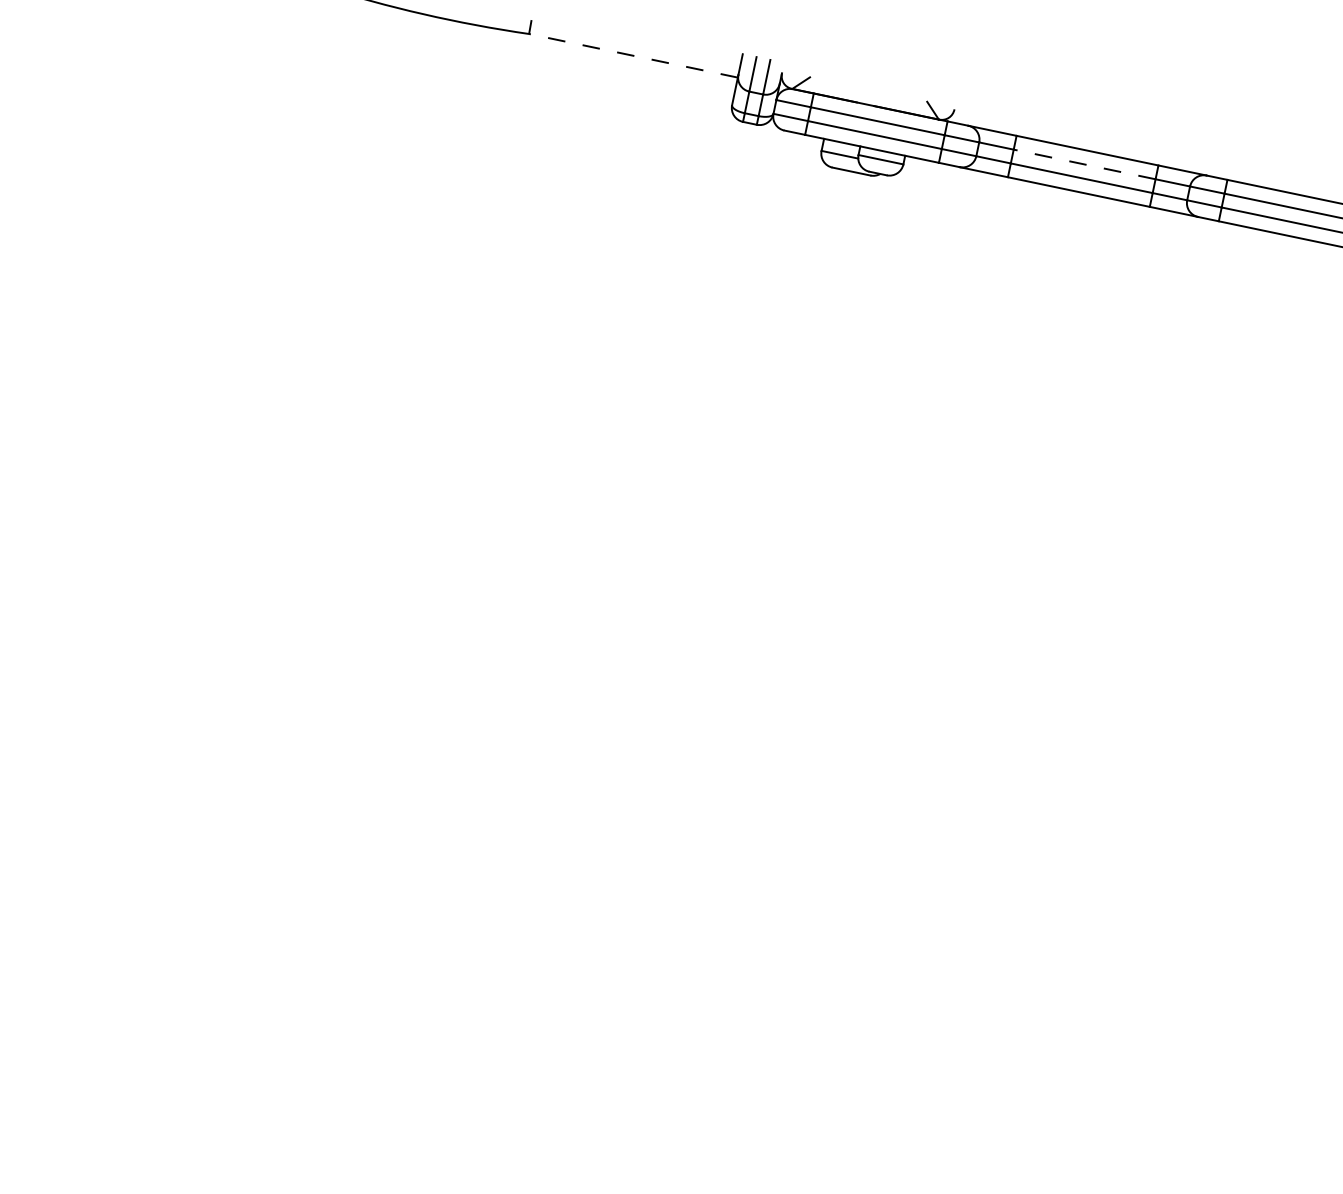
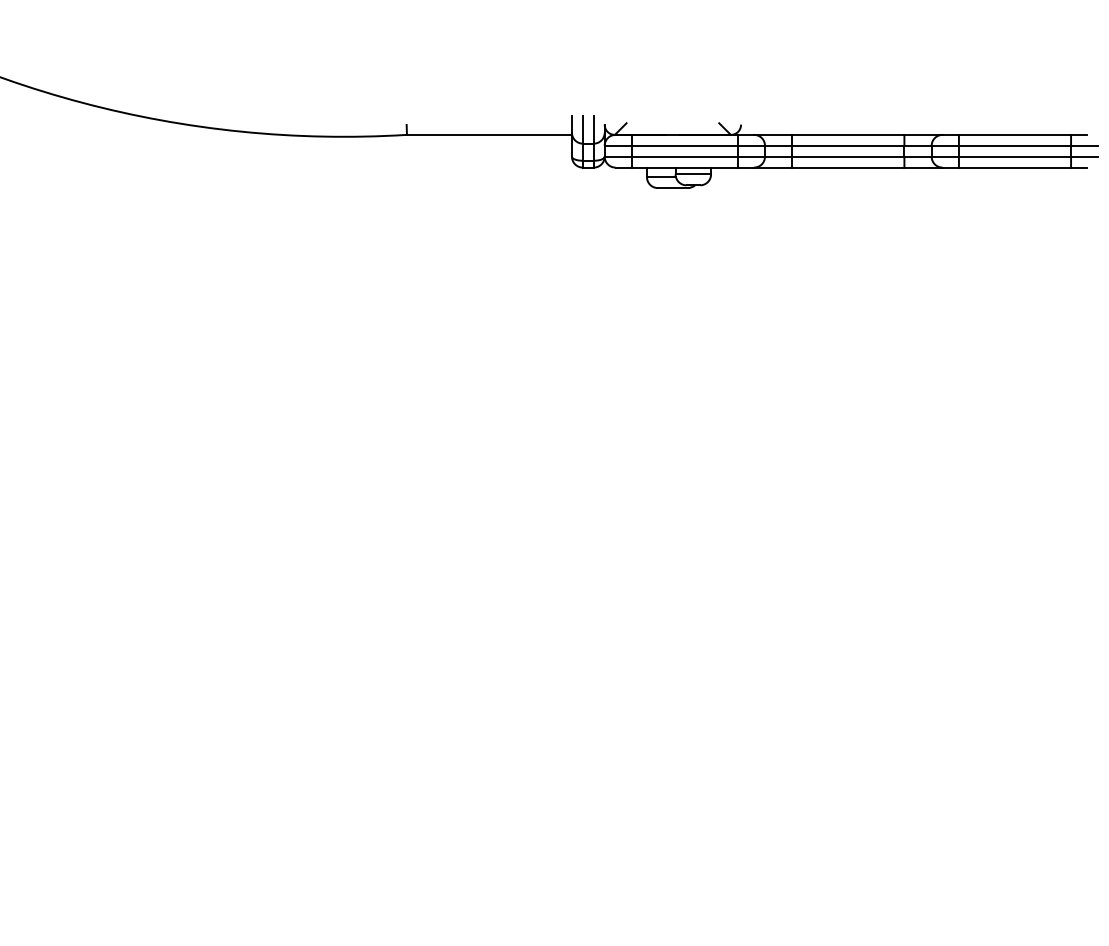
line: (633, 55) -> (489, 134), dashed -> solid
line: (1083, 163) -> (847, 145), dashed -> solid

